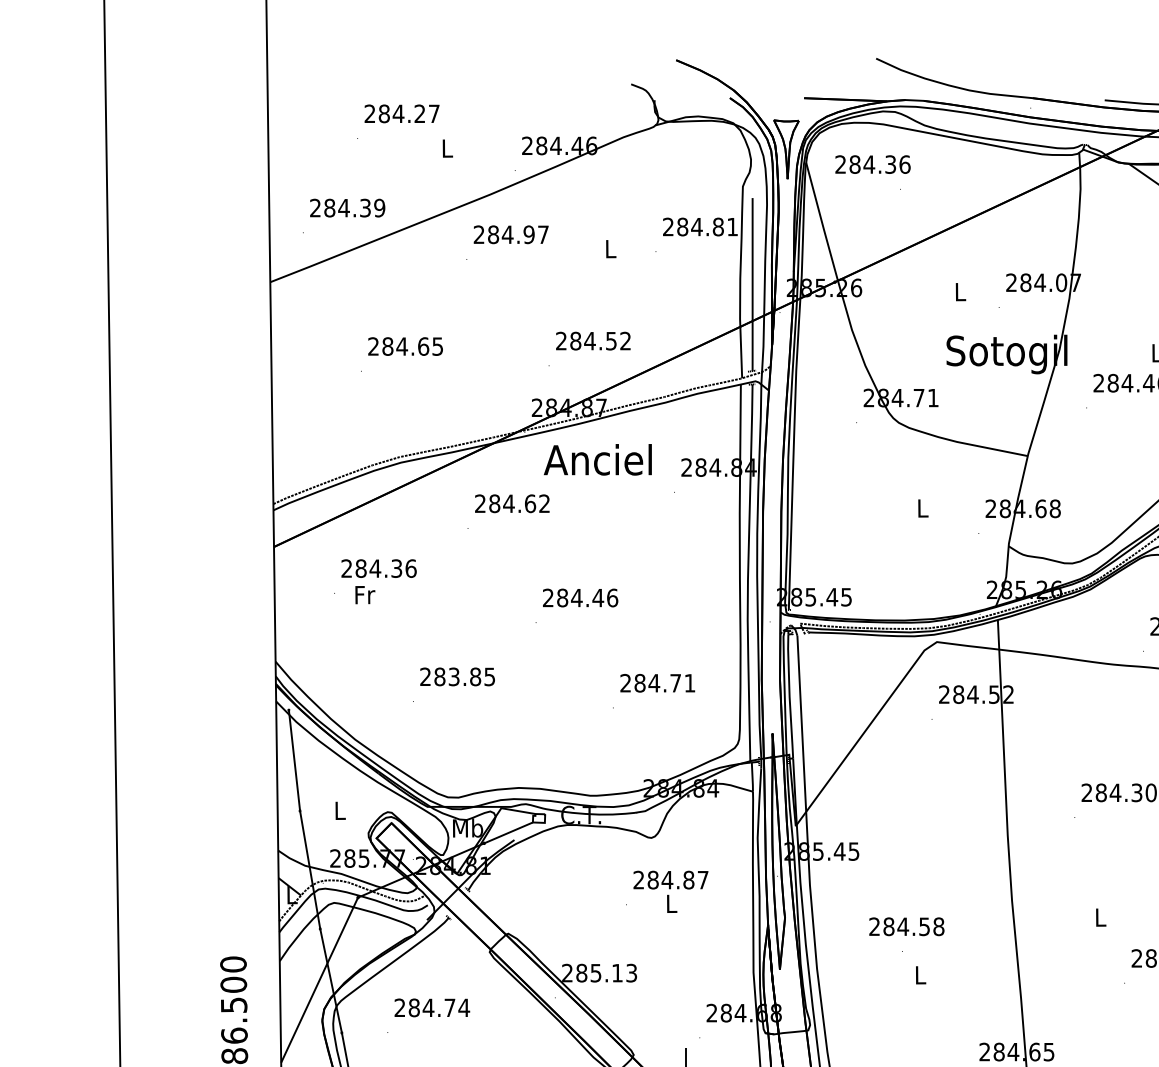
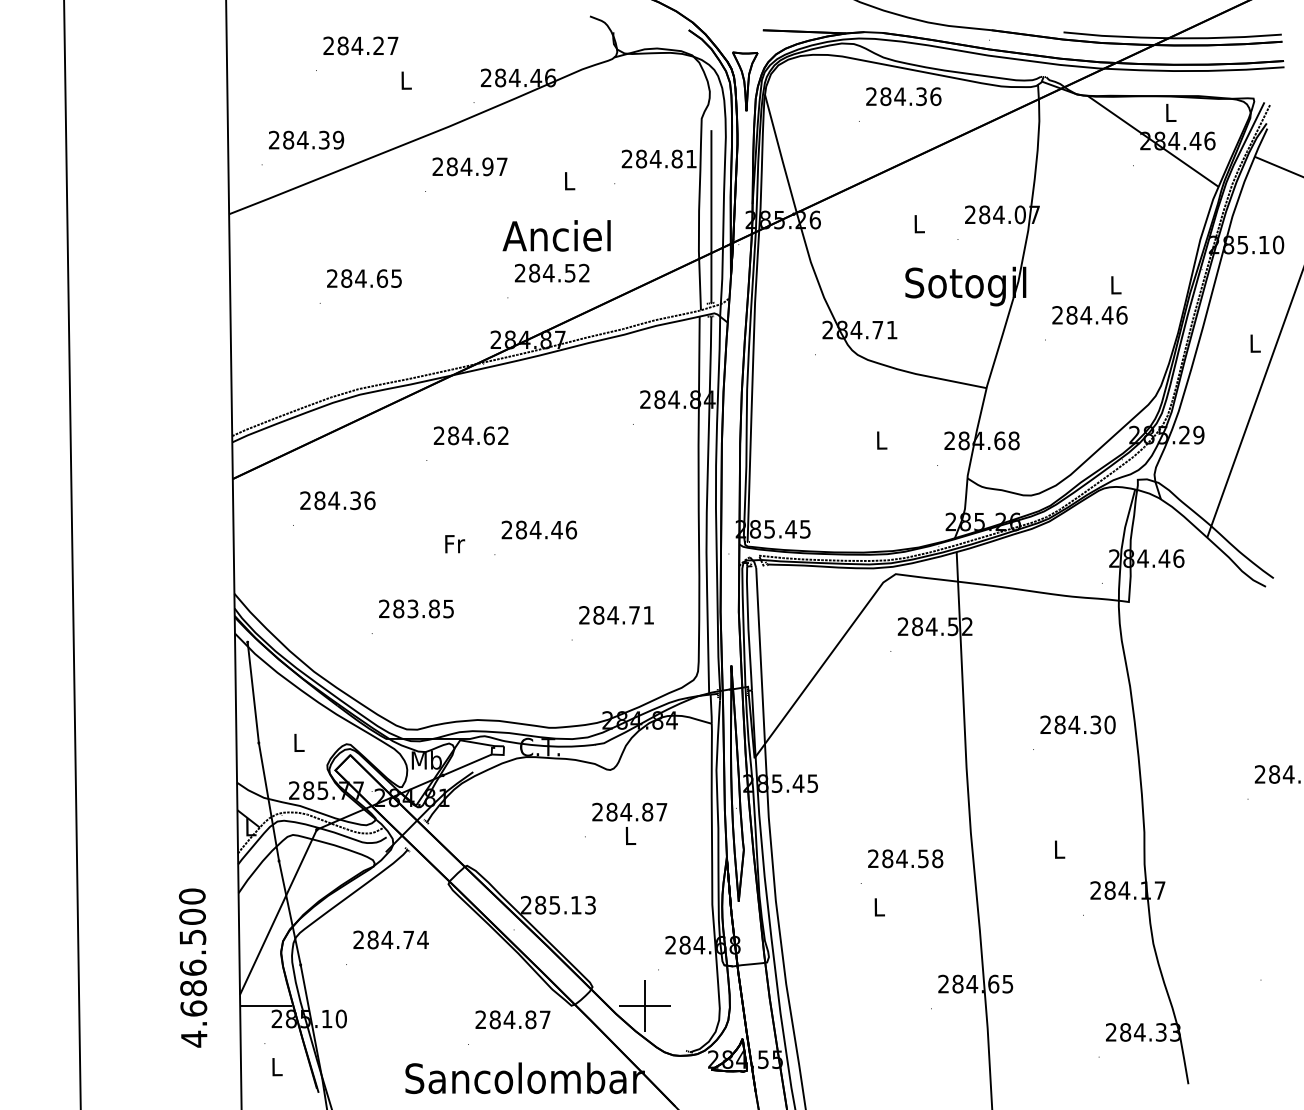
text: (872, 164) -> (903, 96), moved
text: (597, 459) -> (556, 235), moved
text: (365, 595) -> (455, 544), moved
text: (906, 926) -> (905, 858), moved

